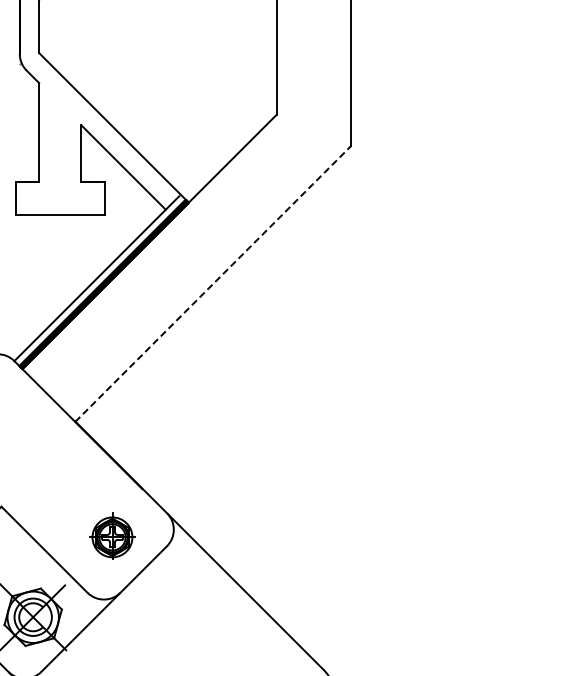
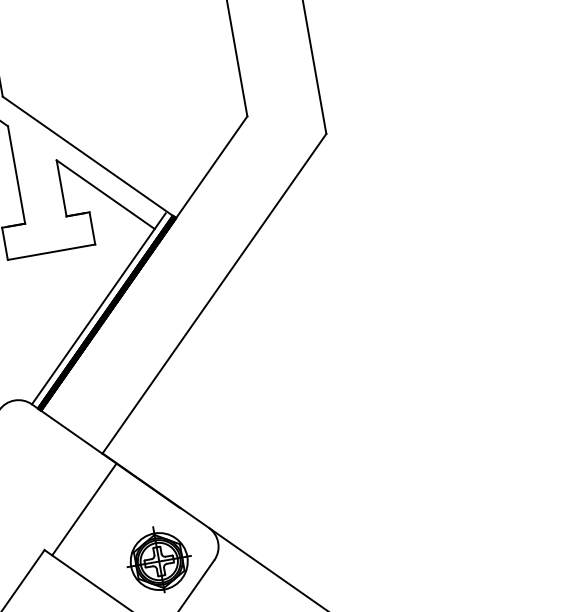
line: (213, 283) -> (214, 293), dashed -> solid
line: (47, 473) -> (84, 509), added
part: (112, 535) -> (158, 559), size x1.43

